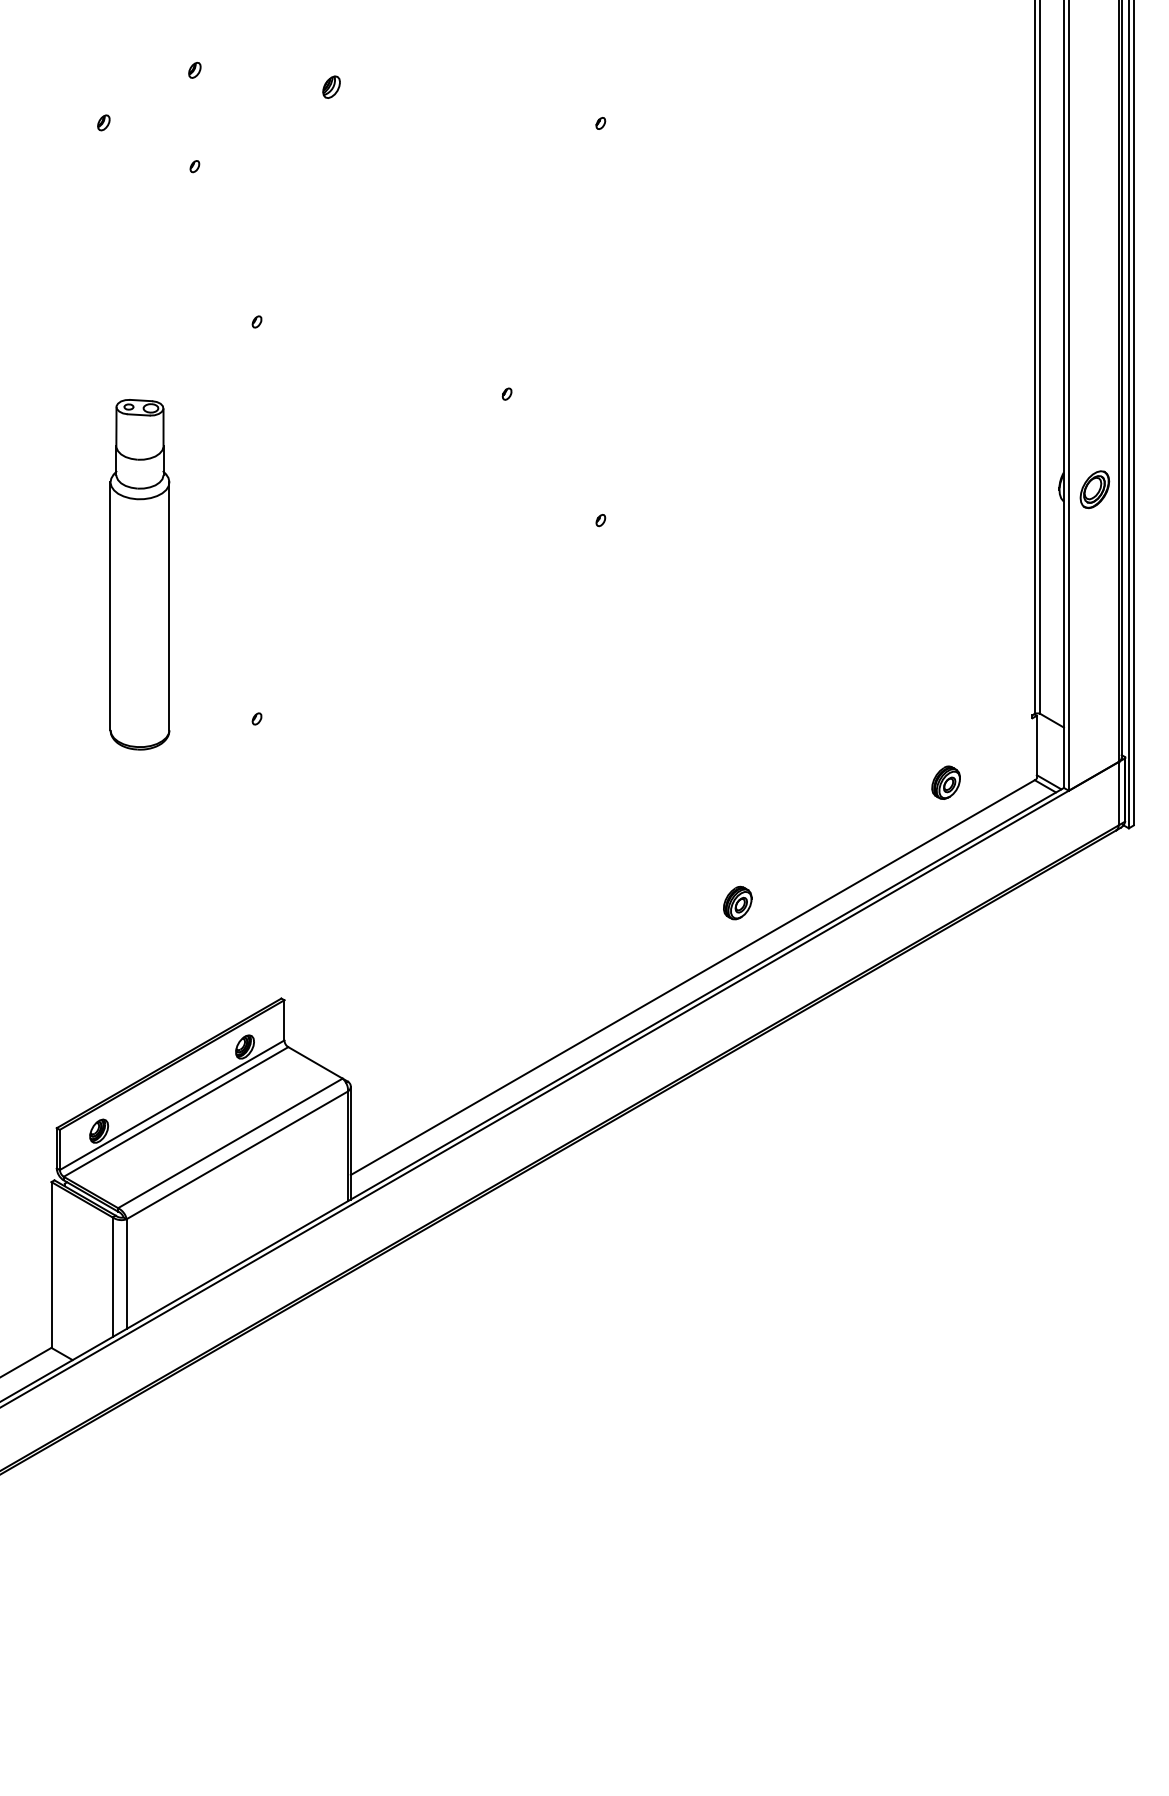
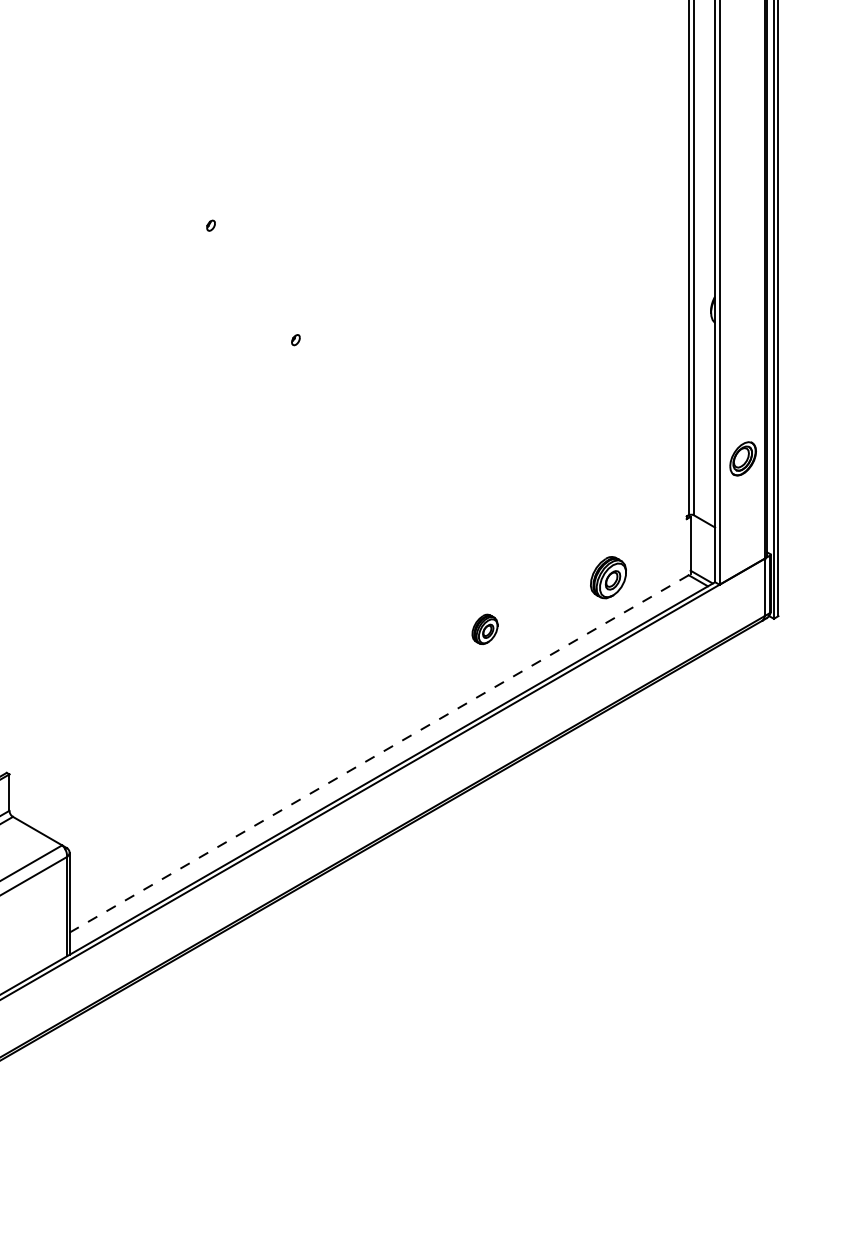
part: (1094, 489) -> (742, 458), moved
part: (945, 782) -> (607, 577), size x1.4
part: (737, 902) -> (484, 628), moved
line: (693, 977) -> (379, 753), solid -> dashed

